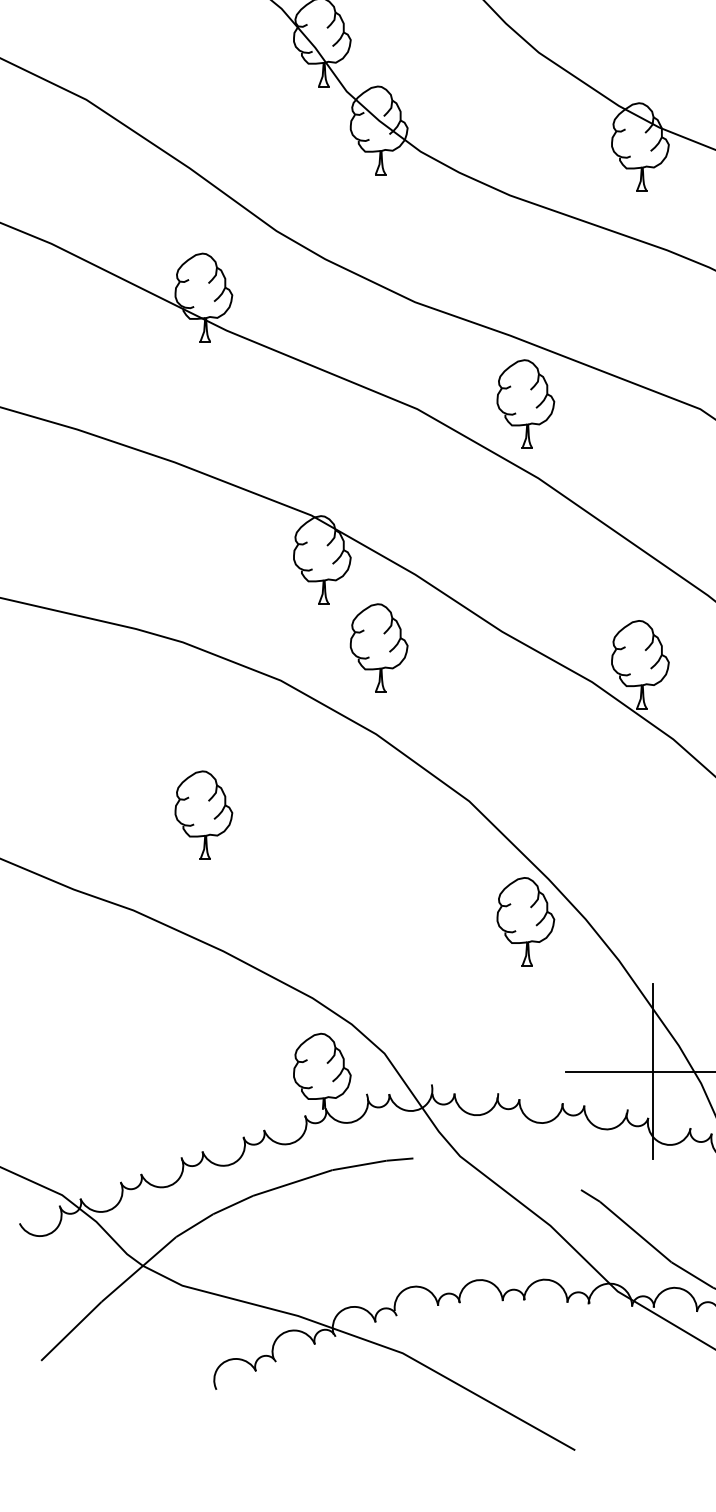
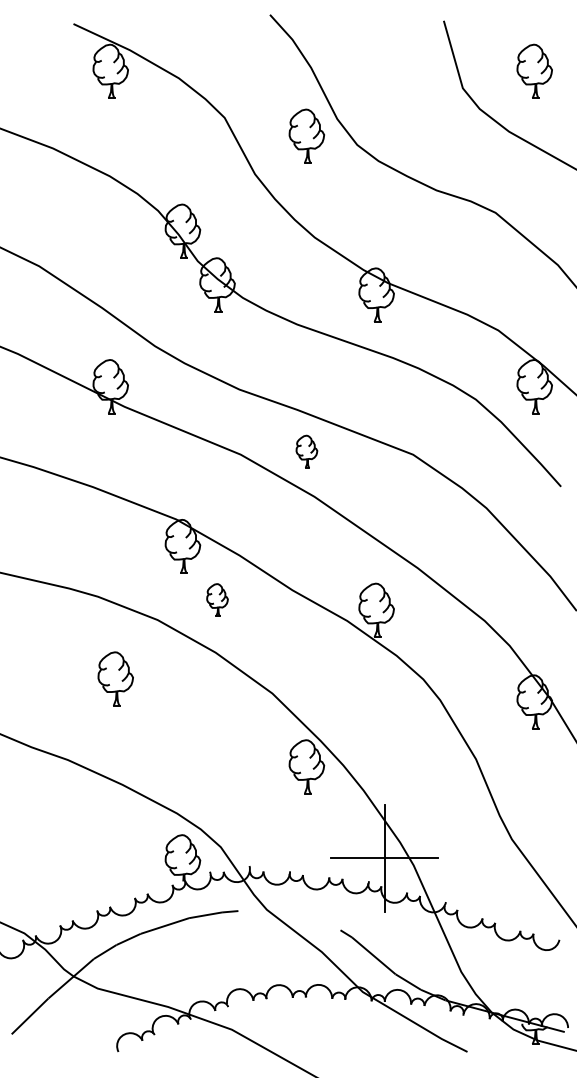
part: (525, 403) -> (306, 451), size x0.6
part: (379, 646) -> (217, 599), size x0.6
part: (203, 814) -> (115, 678), moved

